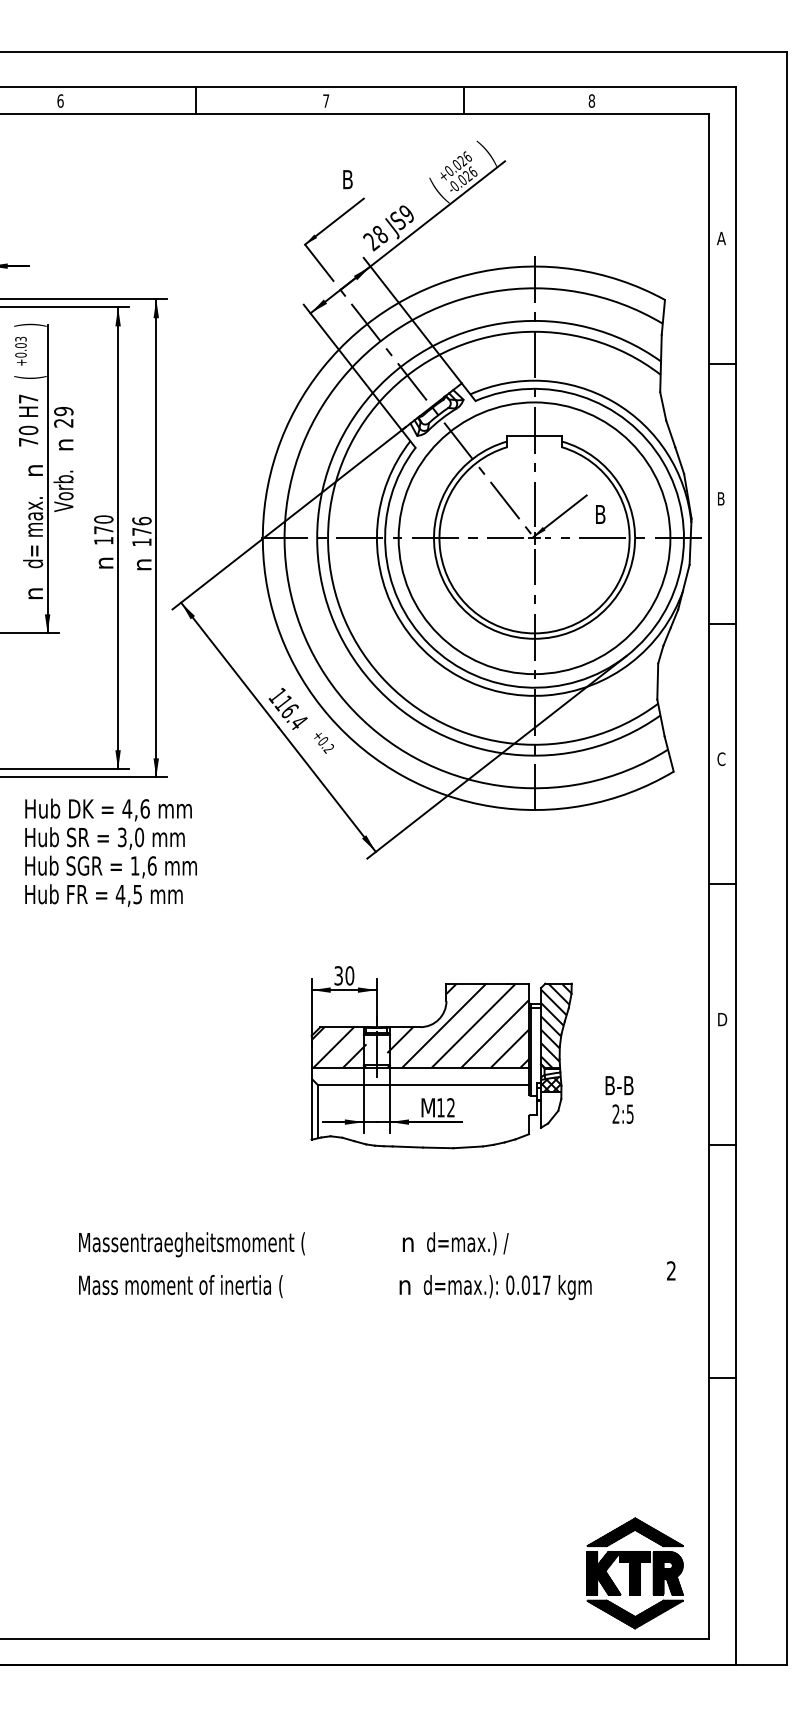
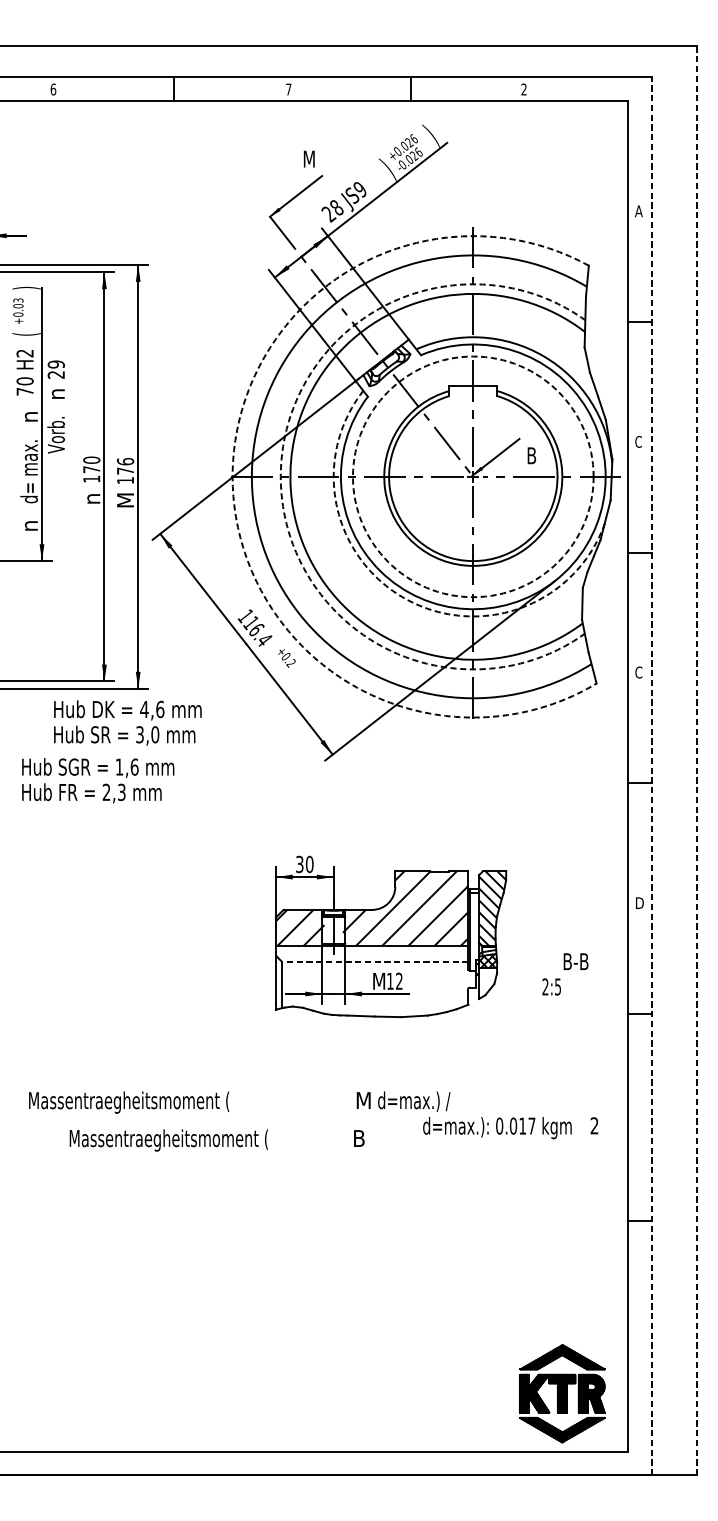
text: (591, 100) -> (523, 89), 8 -> 2
text: (350, 179) -> (310, 159), B -> M
text: (438, 190) -> (388, 168), ( -> )
text: (28, 398) -> (25, 353), H7 -> H2
text: (720, 498) -> (638, 441), B -> C
arc: (317, 537) -> (281, 476), solid -> dashed
circle: (534, 538) -> (473, 477), solid -> dashed
arc: (262, 543) -> (232, 481), solid -> dashed
text: (141, 564) -> (125, 500), n -> M
arc: (459, 676) -> (406, 599), solid -> dashed
text: (108, 823) -> (127, 722), moved
line: (786, 858) -> (696, 760), solid -> dashed
line: (735, 875) -> (651, 775), solid -> dashed
text: (128, 893) -> (113, 791), 4,5 -> 2,3
line: (423, 1085) -> (374, 961), solid -> dashed
text: (619, 1085) -> (576, 961), moved
text: (410, 1242) -> (363, 1100), n -> M
text: (191, 1244) -> (128, 1102), moved
text: (405, 1284) -> (359, 1137), n -> B
text: (210, 1287) -> (186, 1140), Mass moment of inertia ( -> Massentraegheitsmoment (
text: (507, 1287) -> (497, 1128), moved

